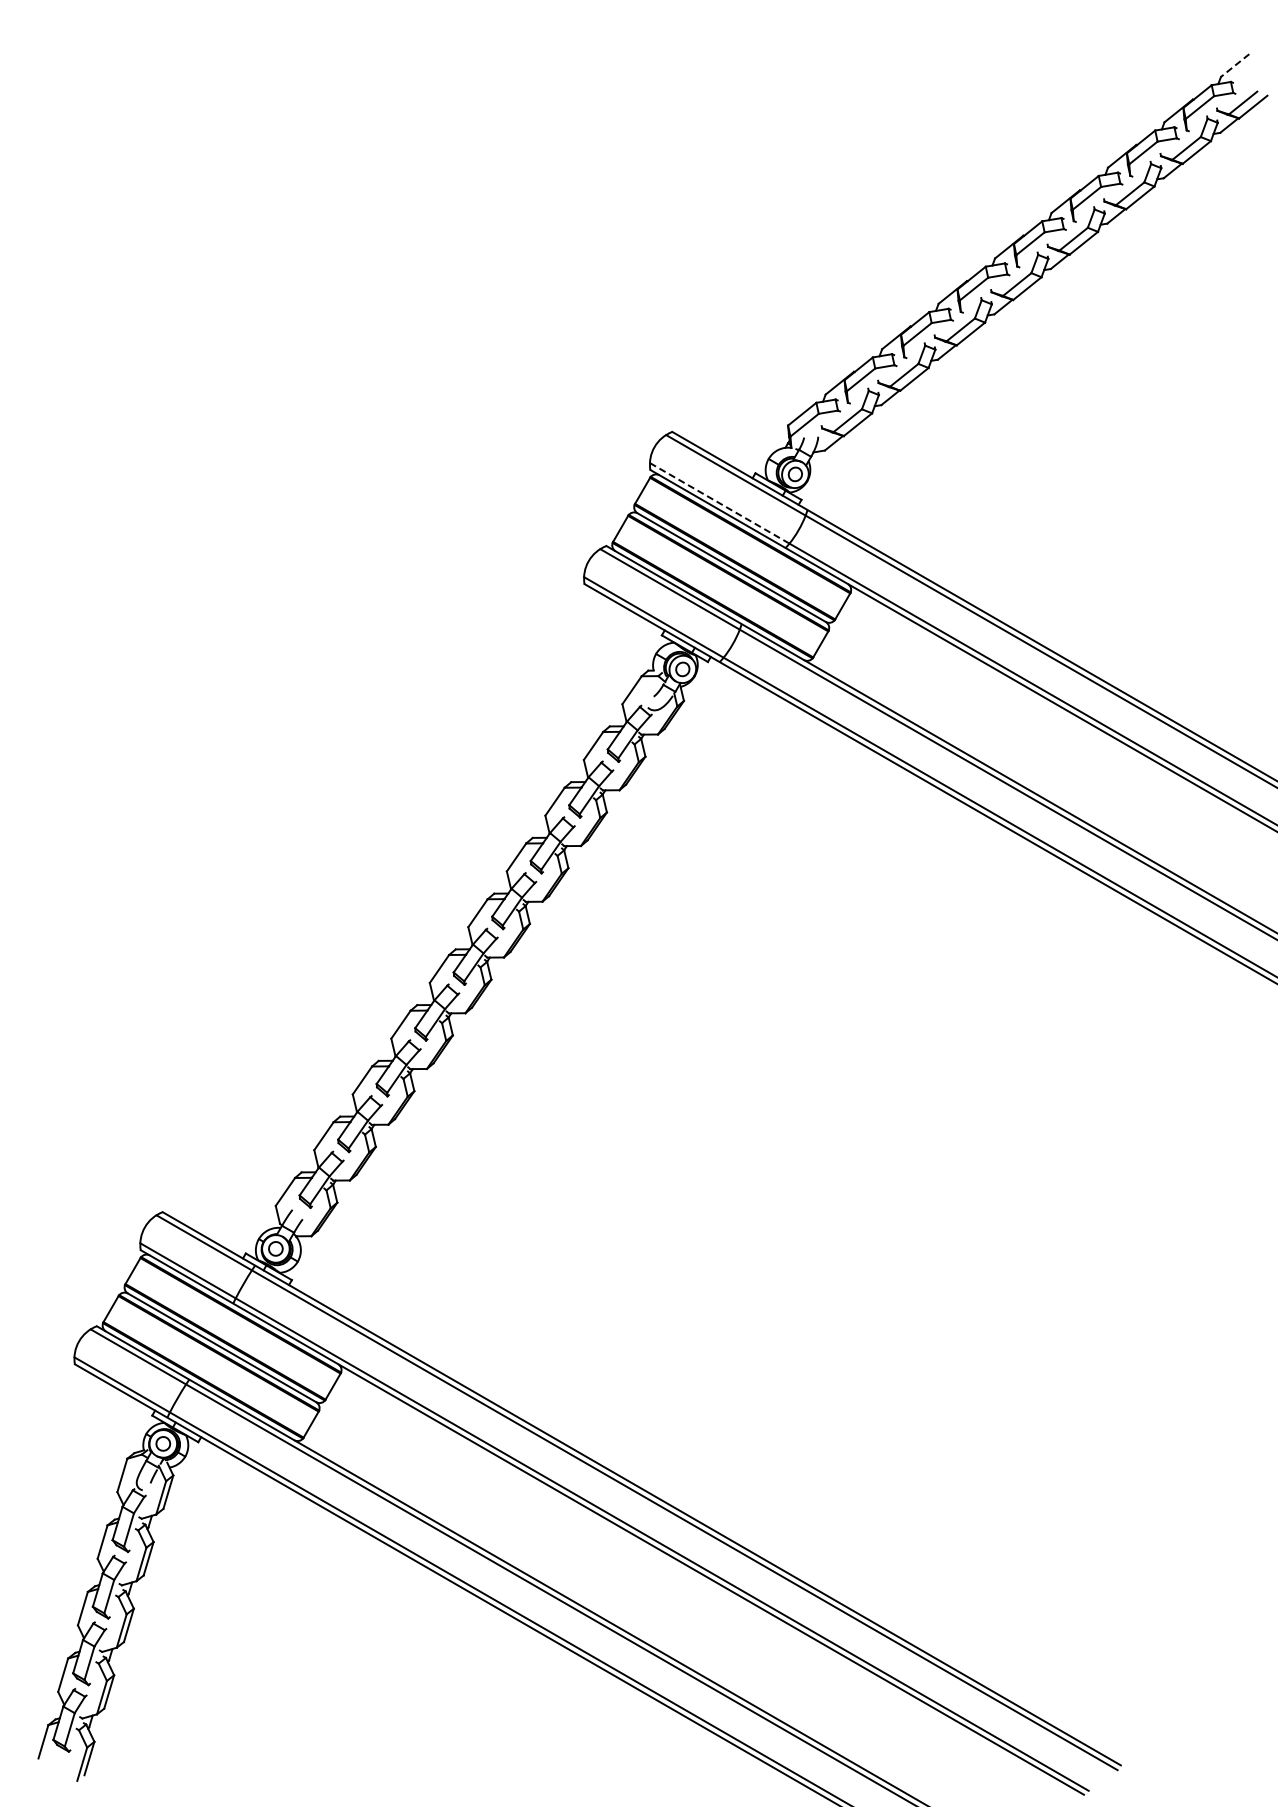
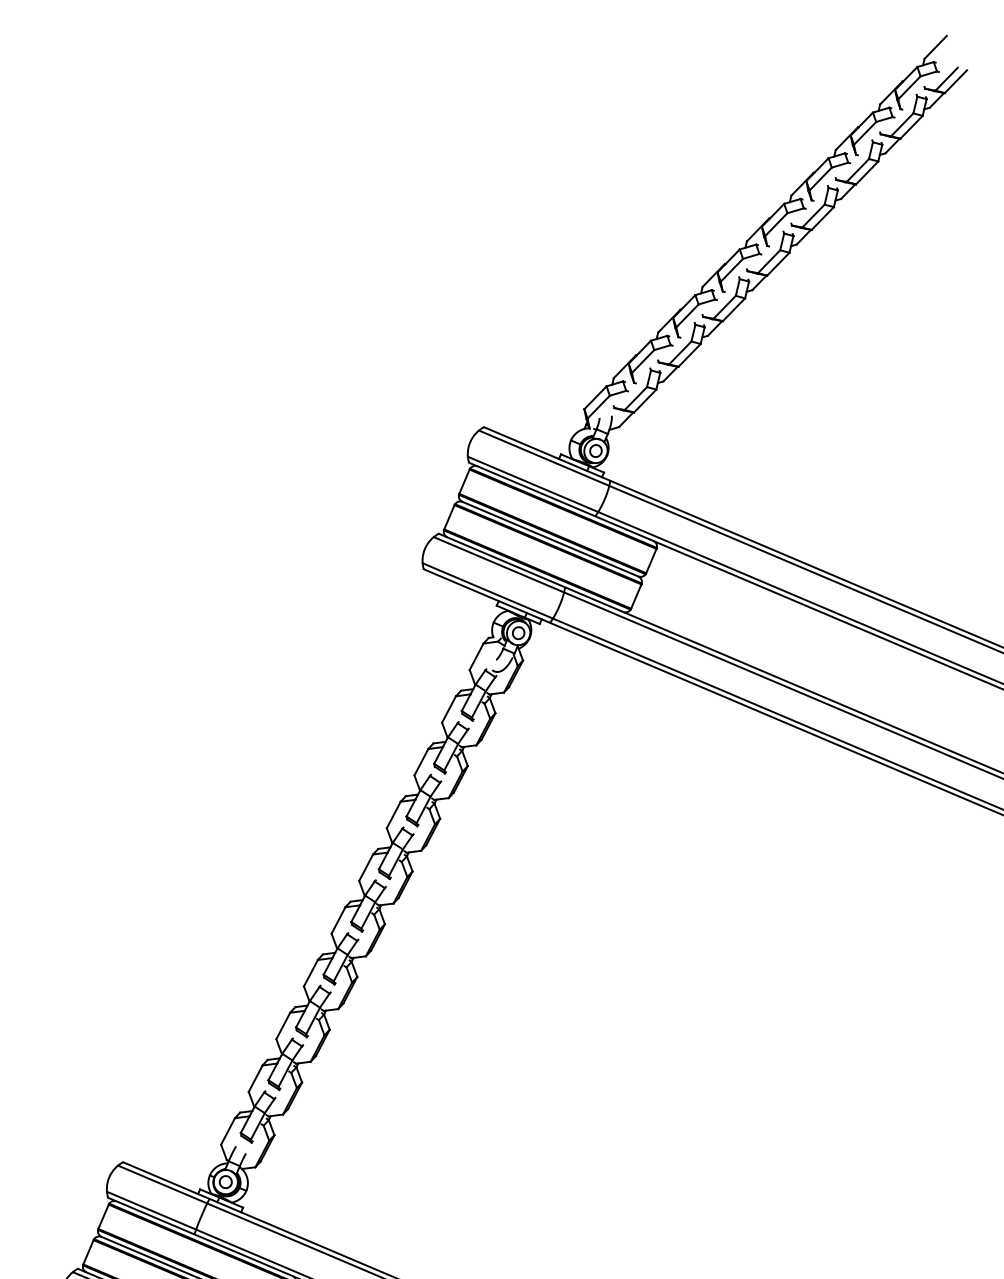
line: (1234, 65) -> (935, 47), dashed -> solid
line: (719, 503) -> (532, 484), dashed -> solid

